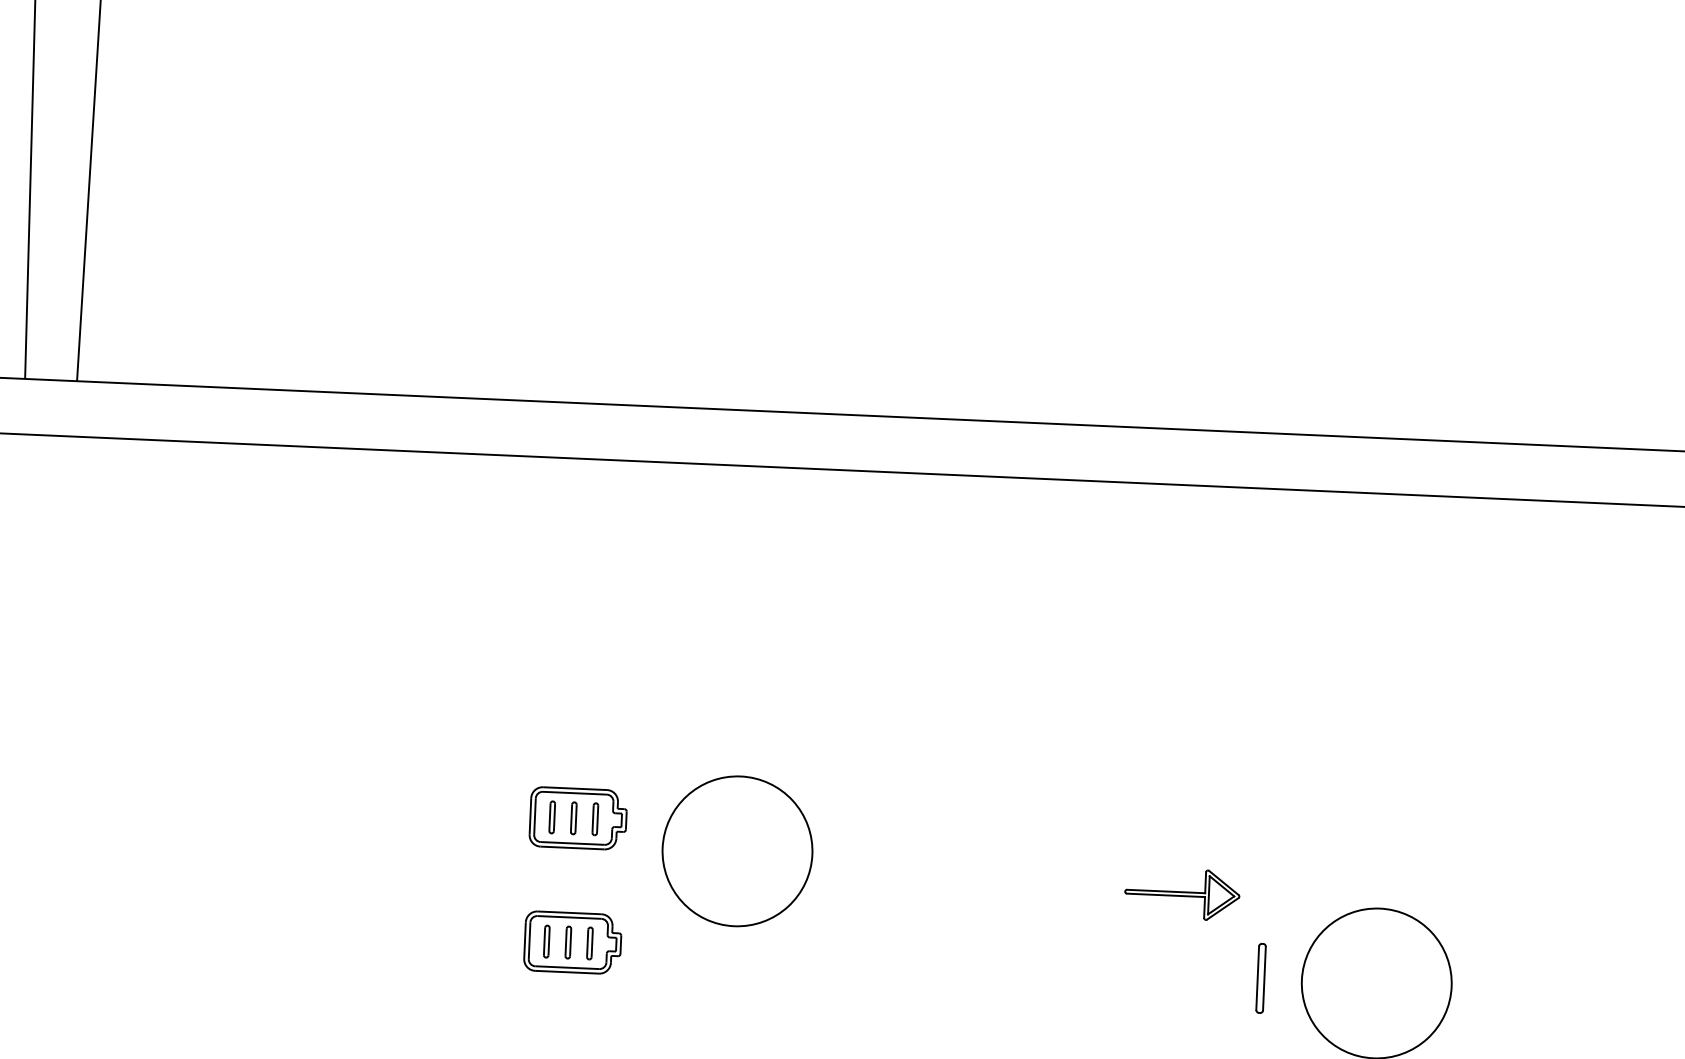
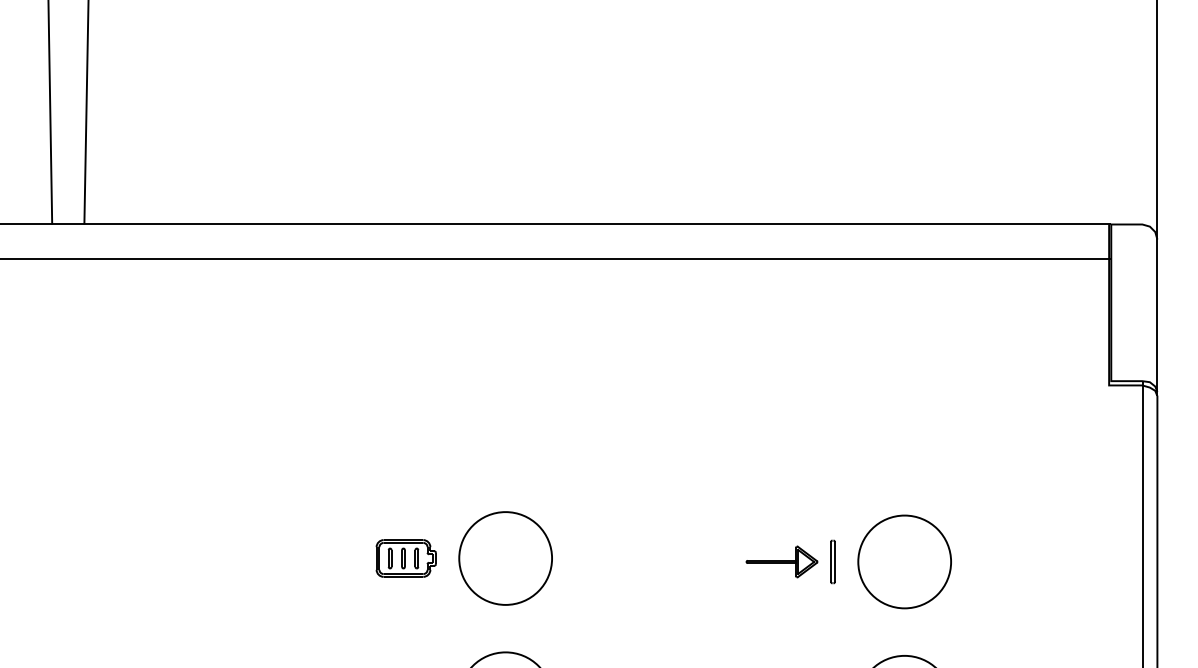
part: (577, 818) -> (405, 481), removed
part: (737, 851) -> (505, 558), moved
part: (1181, 893) -> (781, 561), moved

